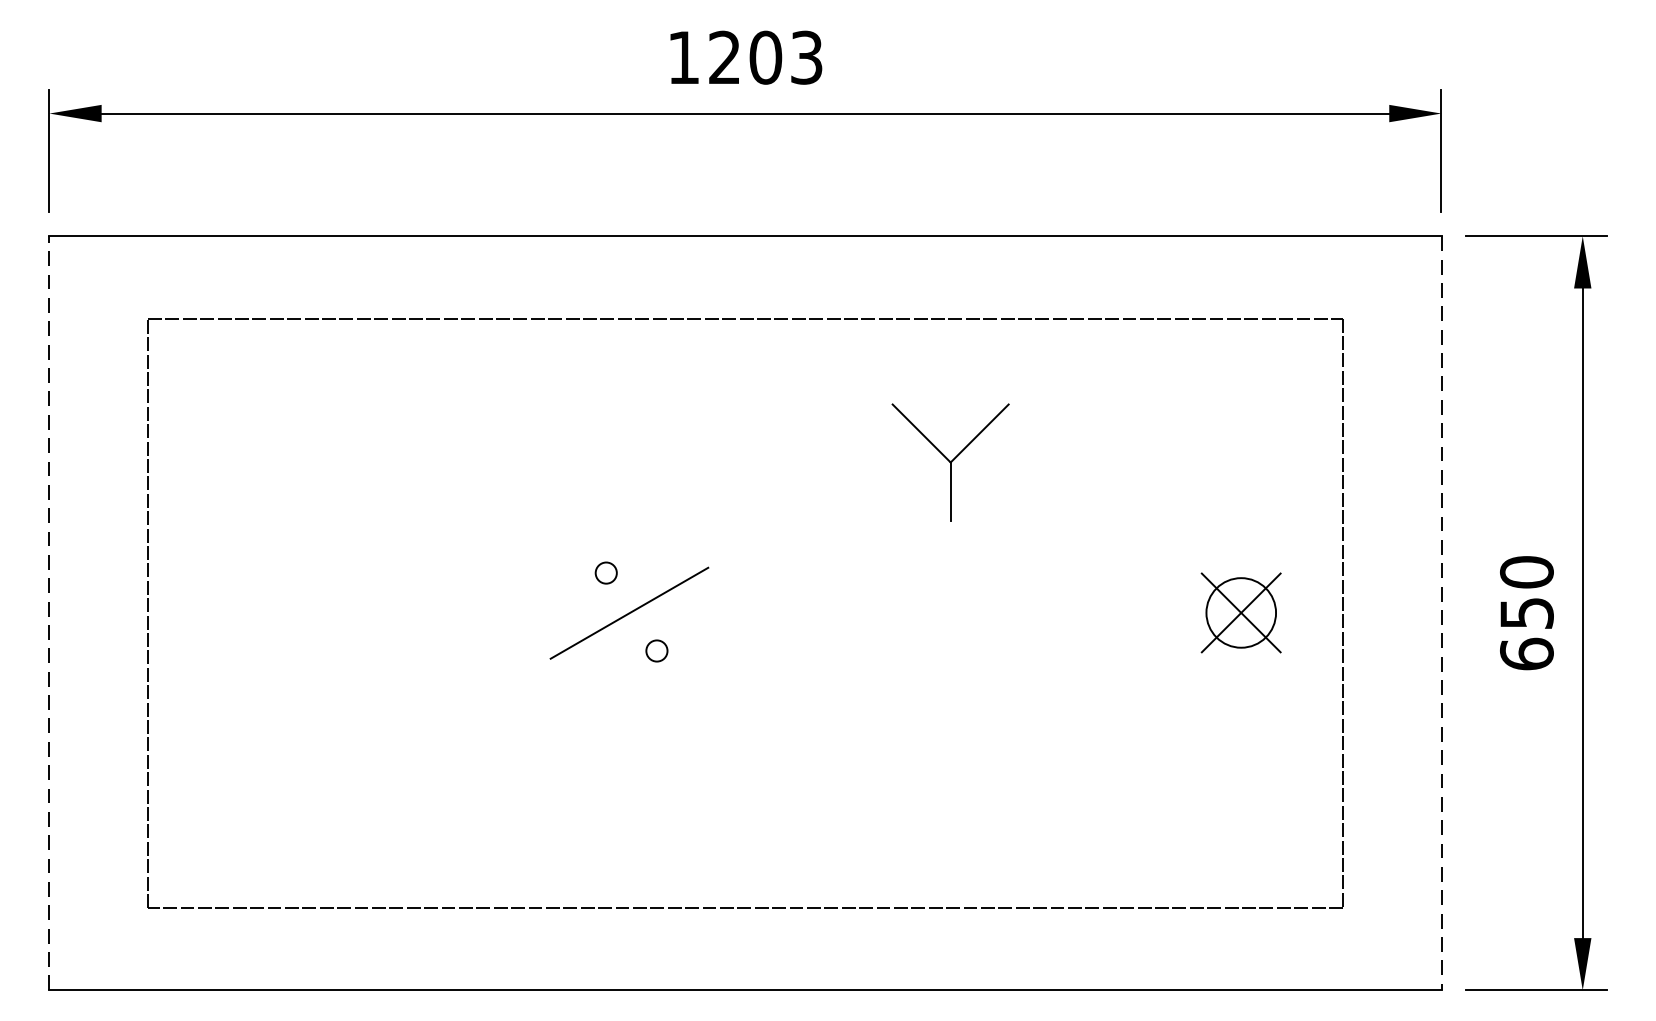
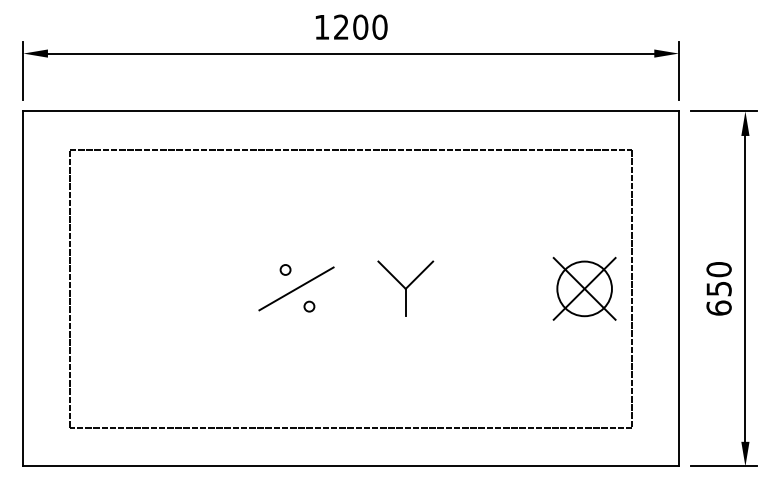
text: (805, 56) -> (379, 26), 1203 -> 1200
part: (950, 461) -> (405, 288), moved
line: (49, 612) -> (23, 288), dashed -> solid
part: (1241, 612) -> (584, 288), size x1.67
line: (1440, 612) -> (678, 288), dashed -> solid

